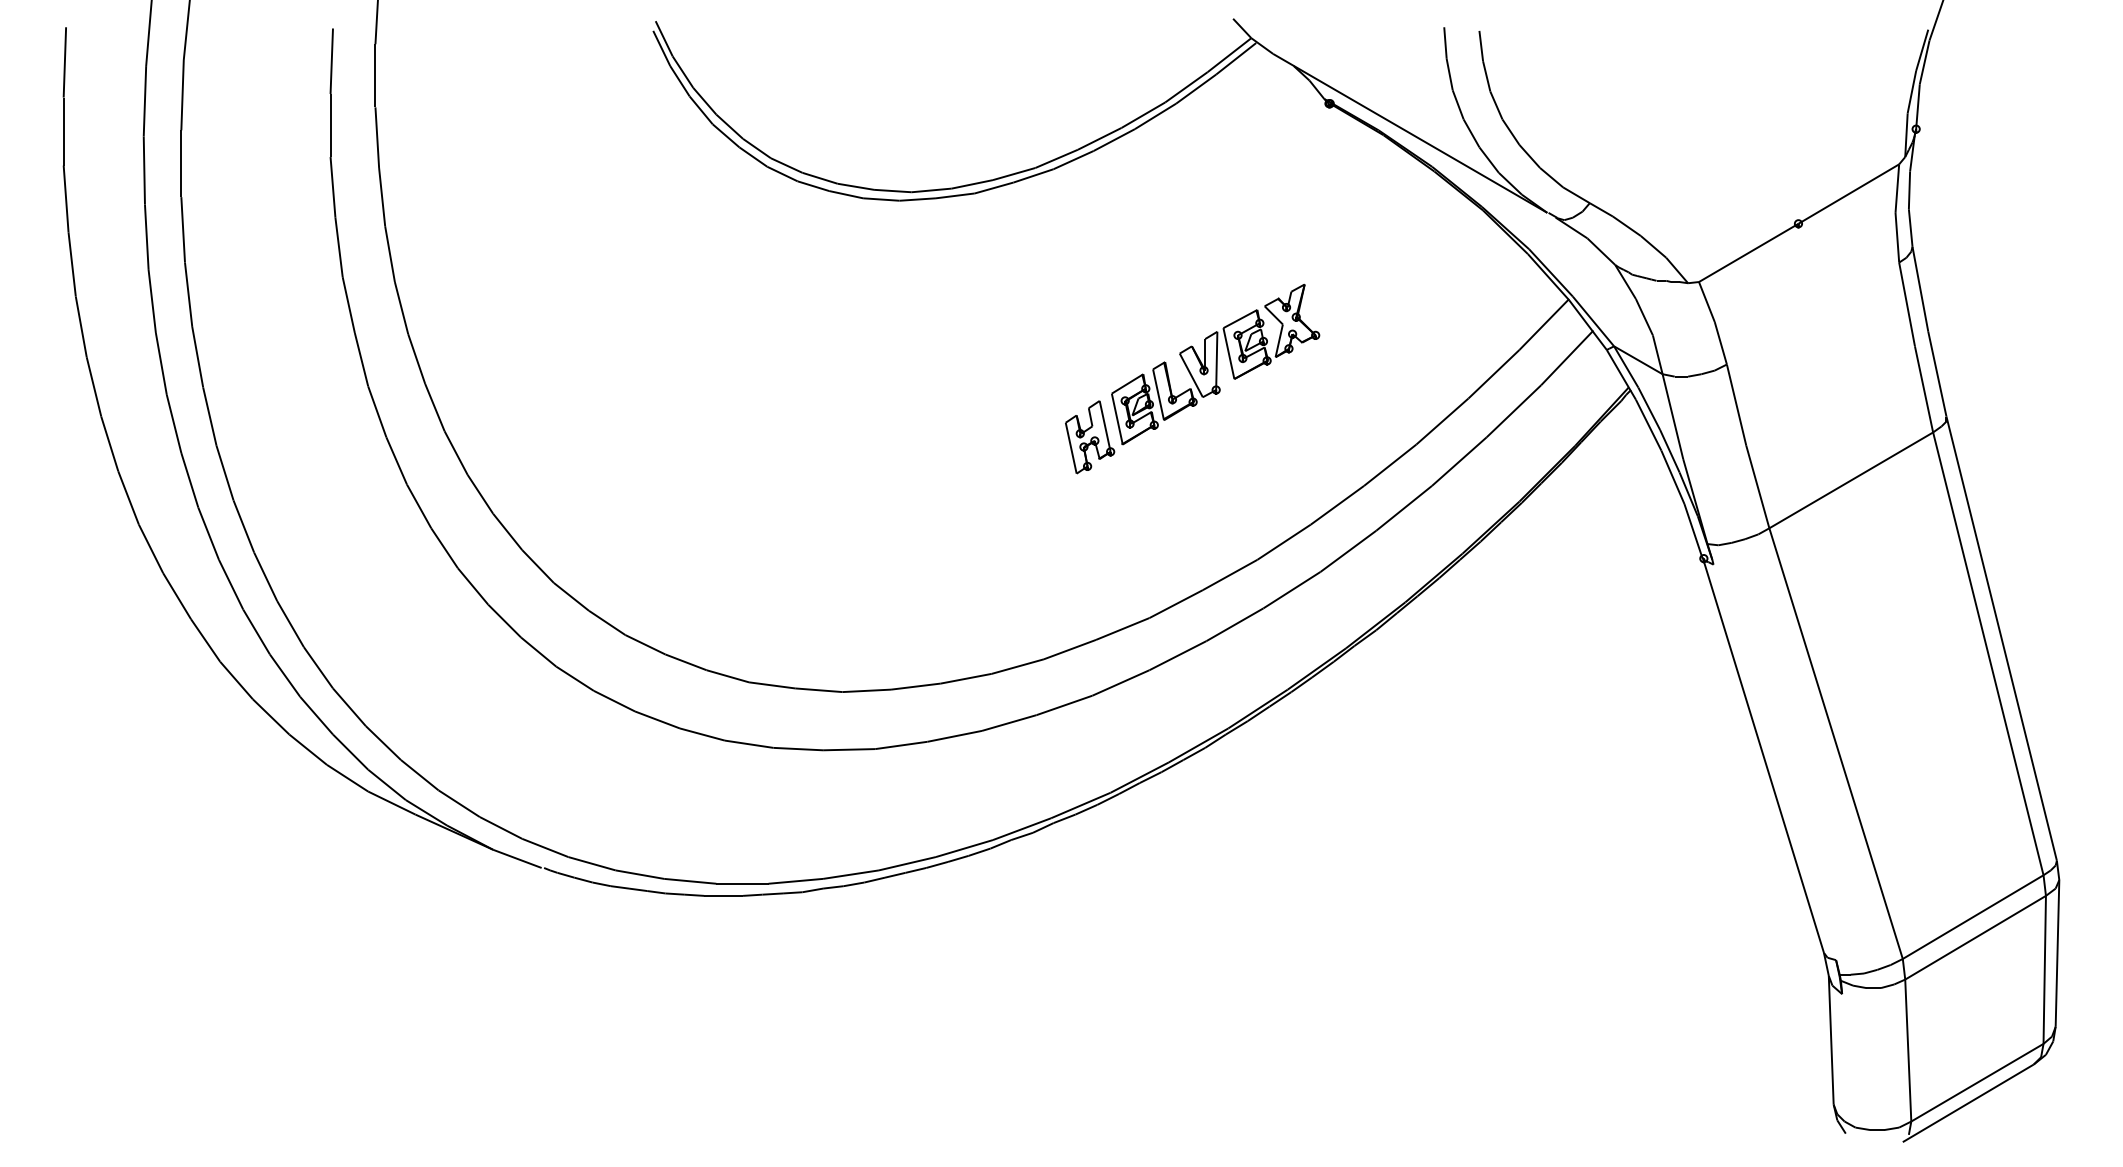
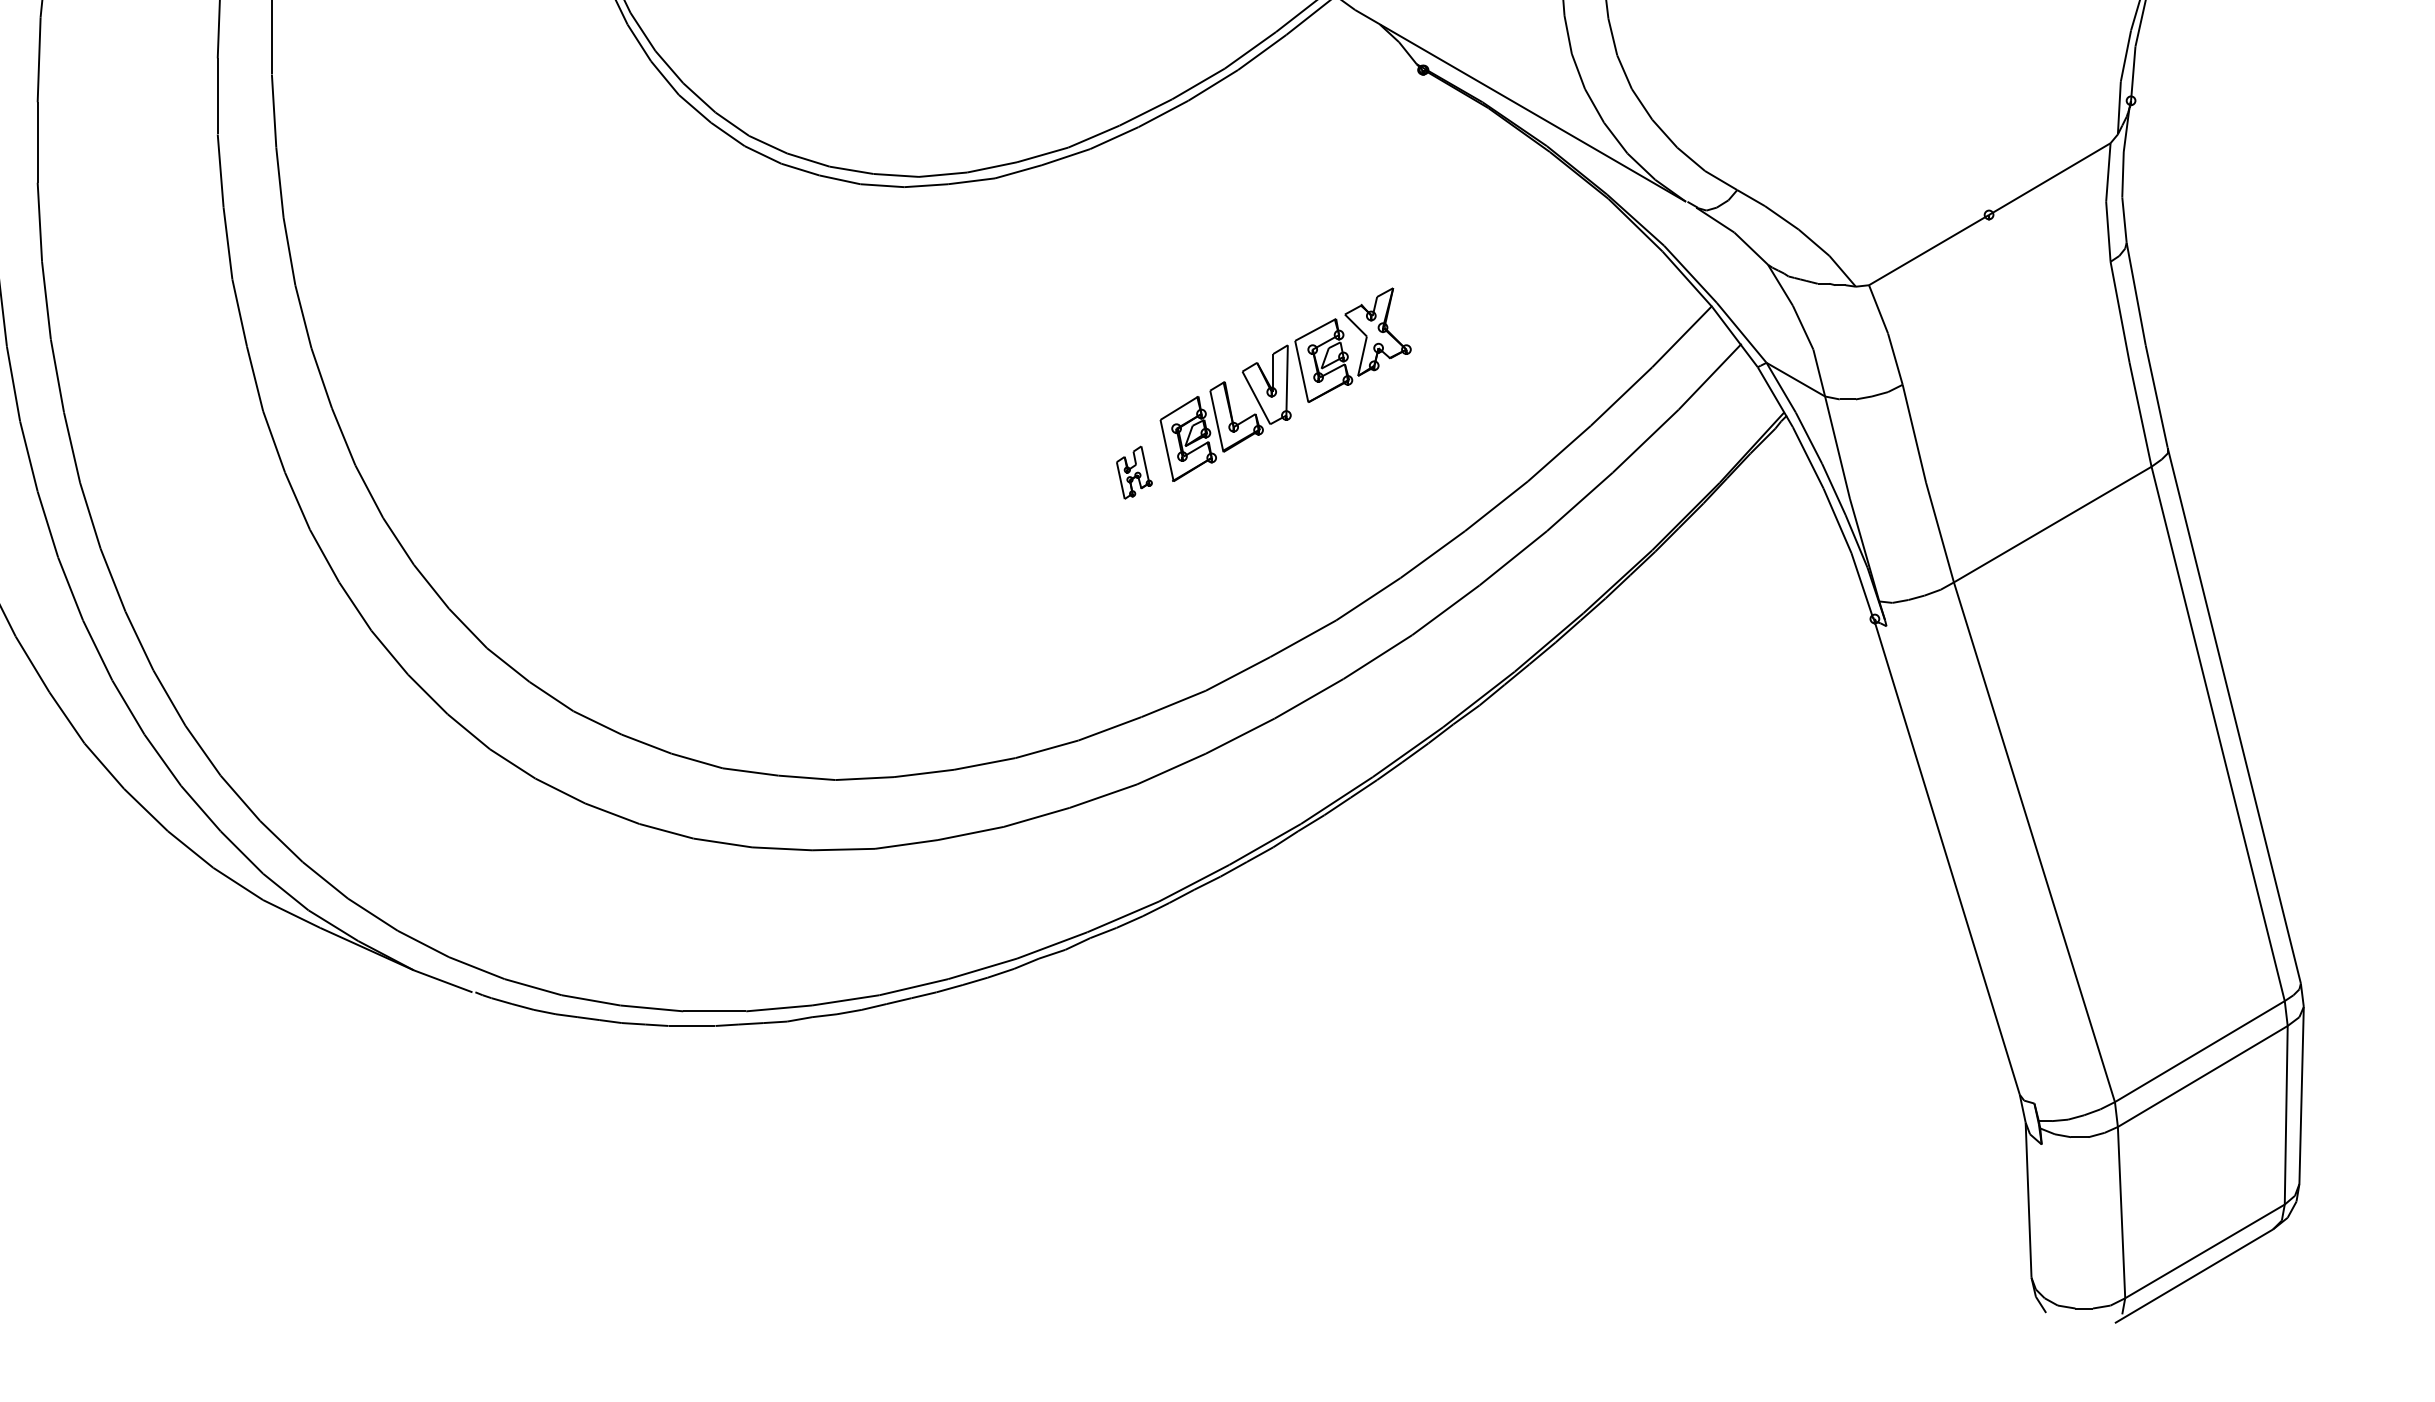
part: (1090, 437) -> (1134, 472), size x0.6

